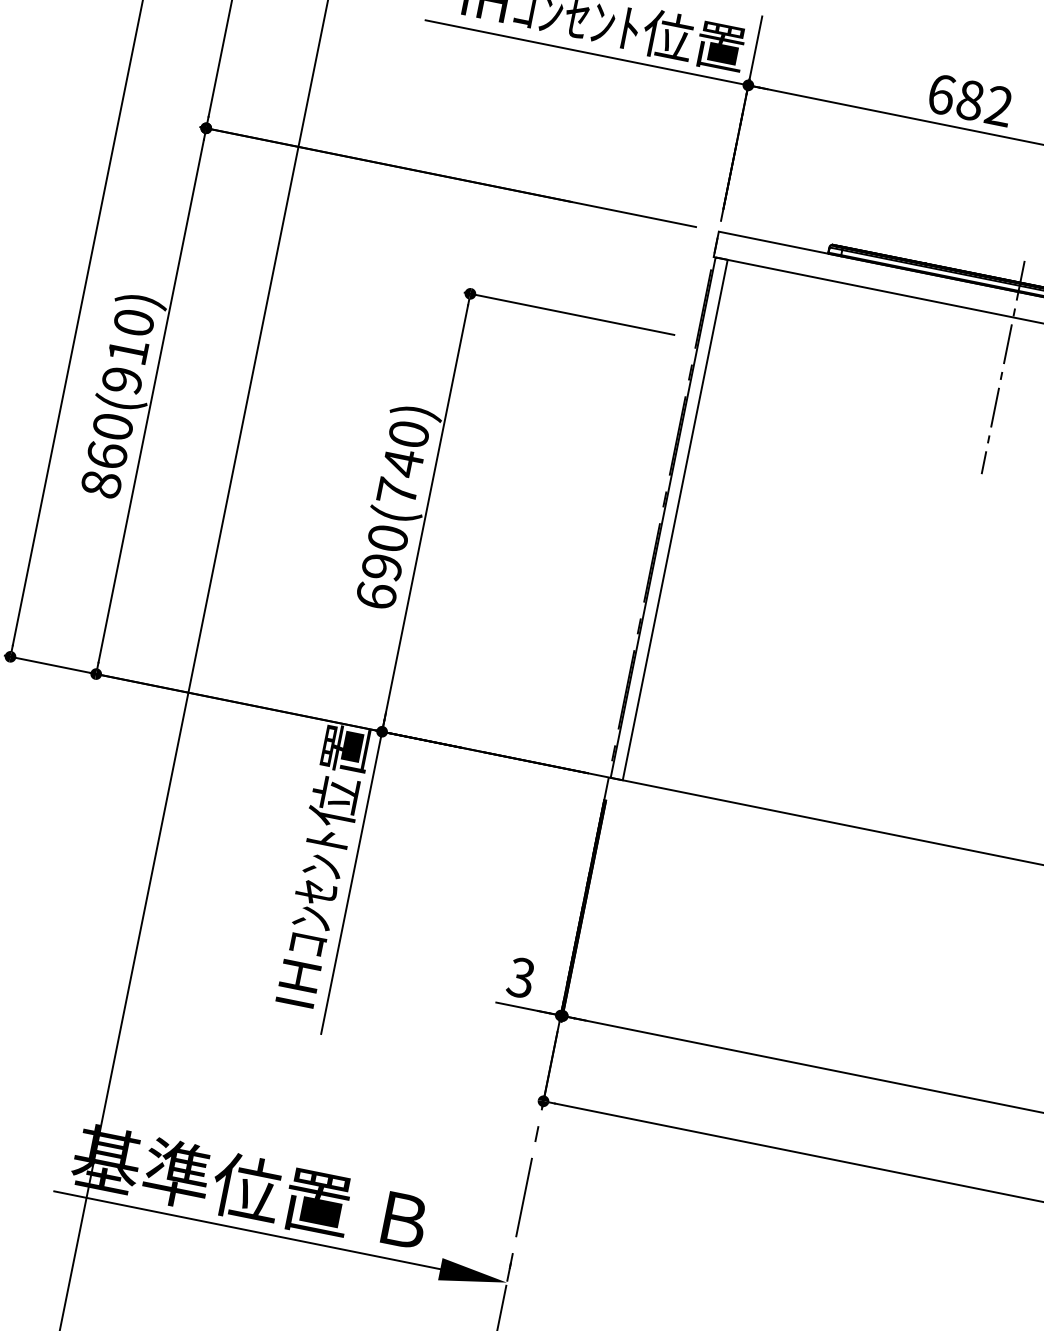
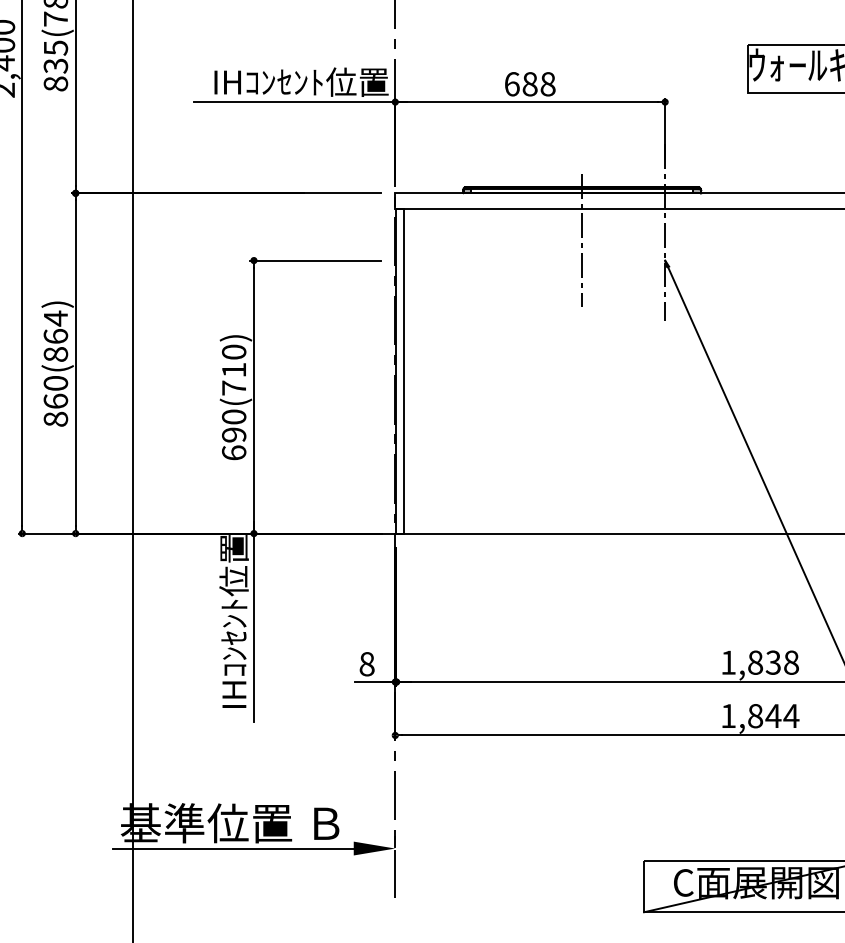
text: (998, 106) -> (547, 84), 682 -> 688
text: (127, 349) -> (55, 335), 860(910) -> 860(864)
text: (402, 463) -> (233, 370), 690(740) -> 690(710)
text: (520, 978) -> (366, 664), 3 -> 8

